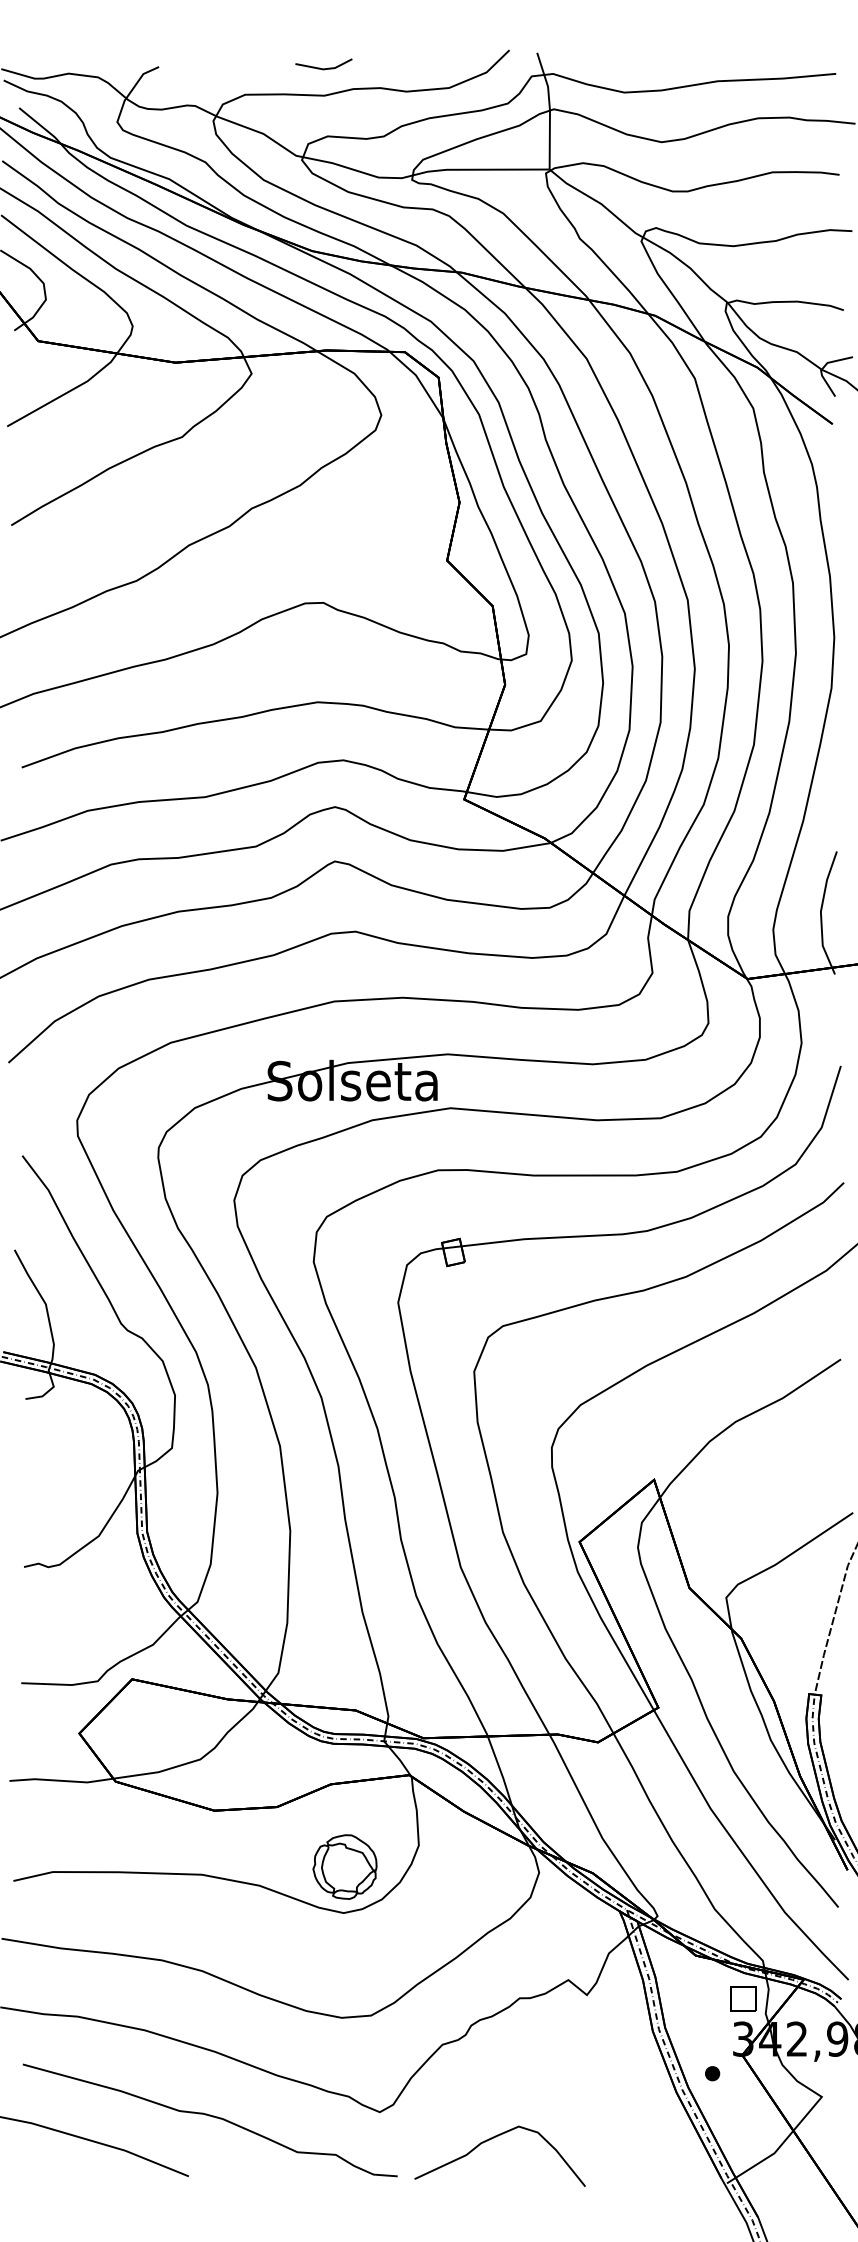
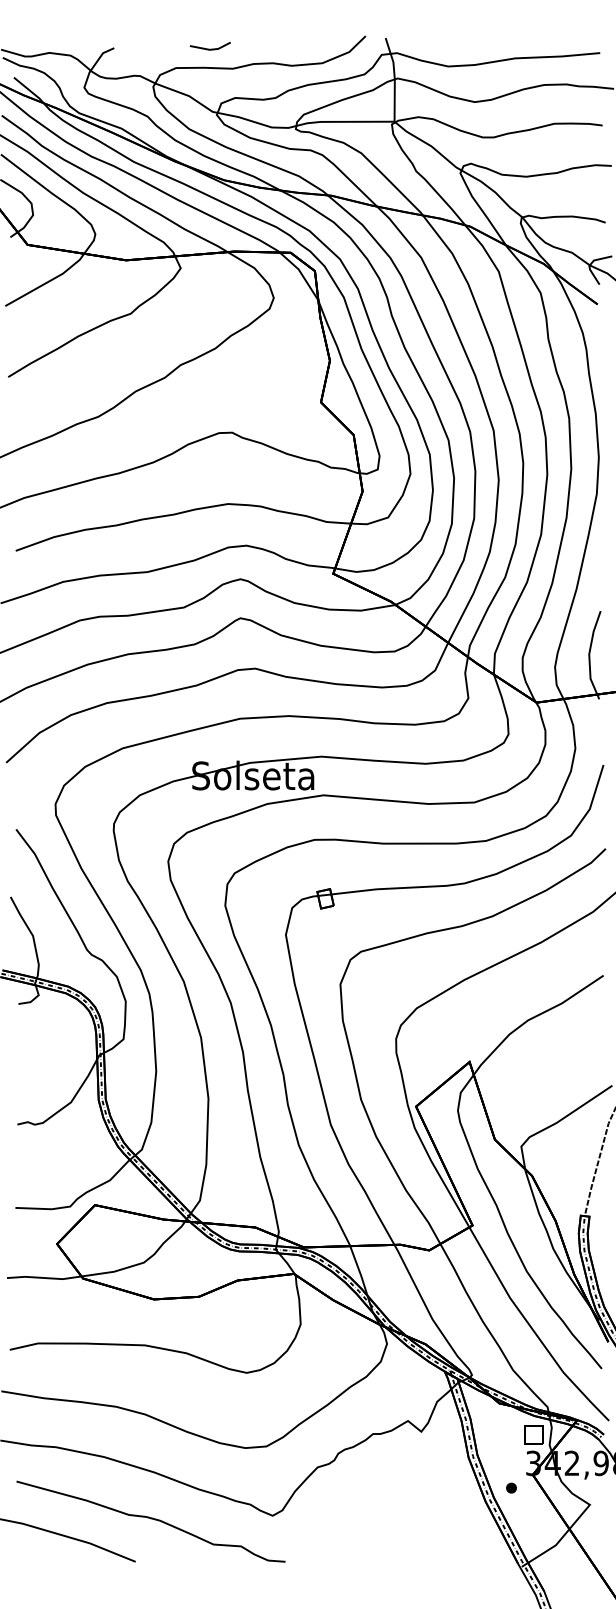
line: (323, 68) -> (210, 49), moved
part: (344, 1866) -> (247, 1339), removed
curve: (494, 2138) -> (355, 1534), removed

